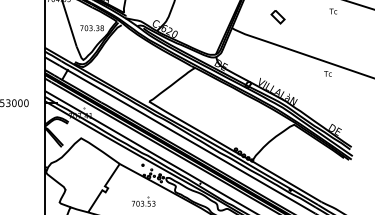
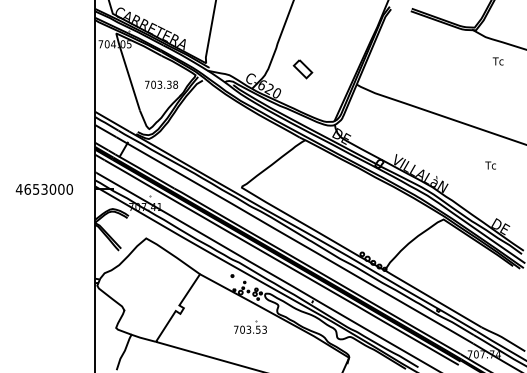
part: (277, 17) -> (302, 69), moved
text: (327, 73) -> (490, 165), moved
part: (143, 201) -> (250, 326), moved

